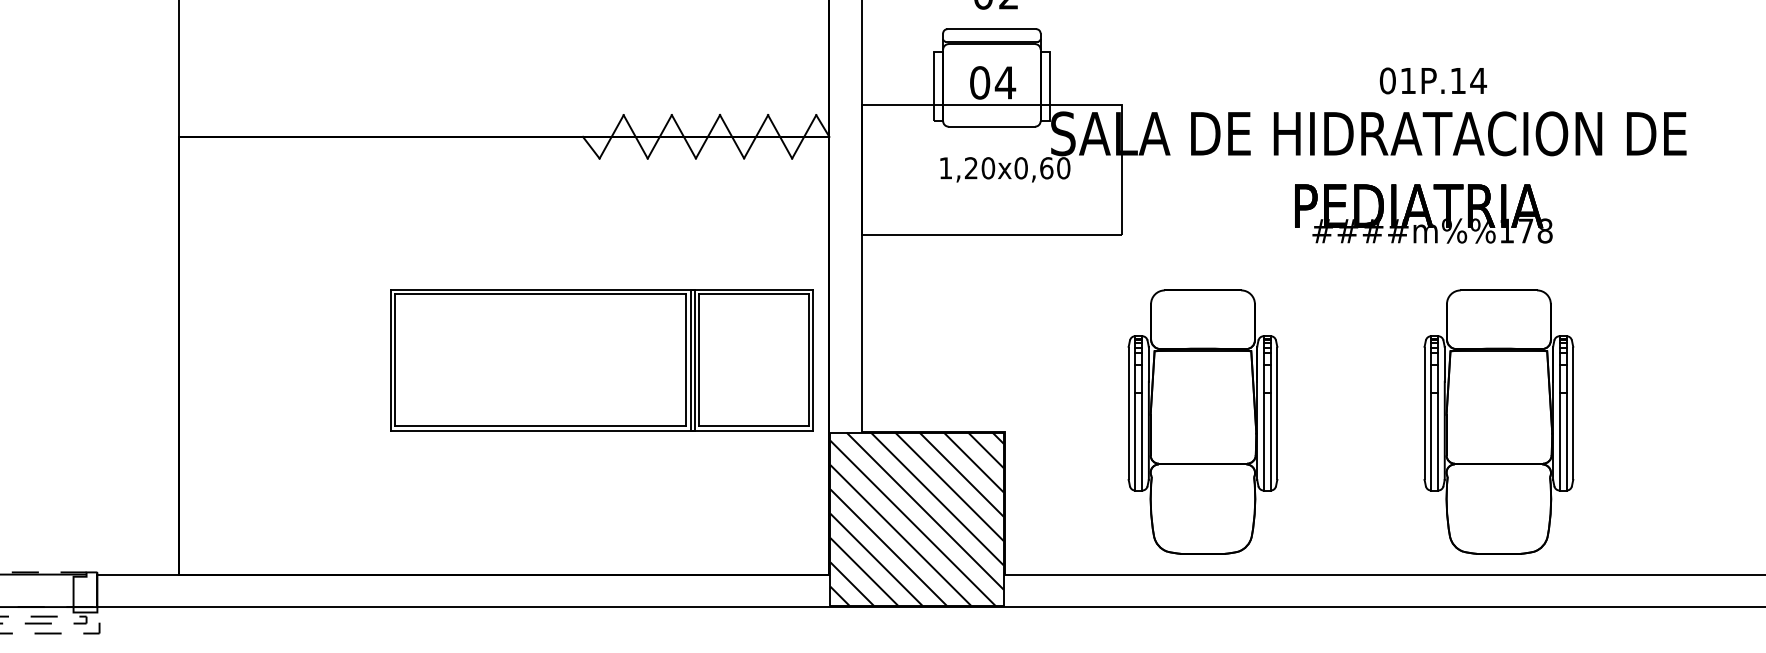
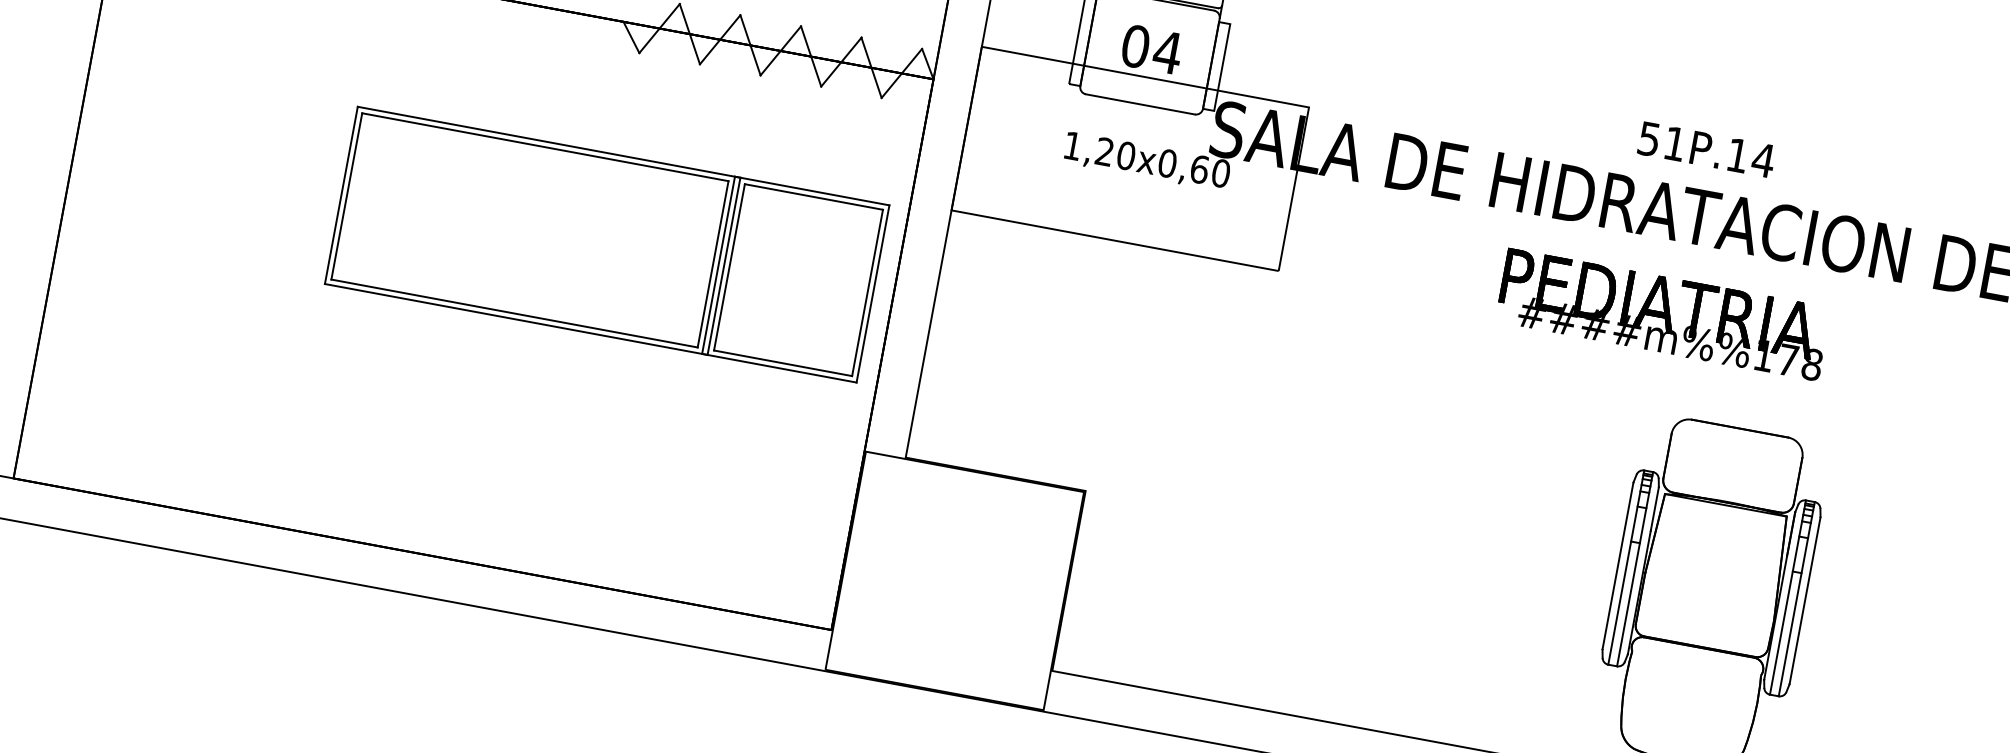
text: (1387, 80) -> (1648, 138), 01P.14 -> 51P.14
part: (601, 360) -> (606, 244), moved
part: (1202, 421) -> (1336, 524), removed
hatch: (916, 518) -> (954, 579), removed

